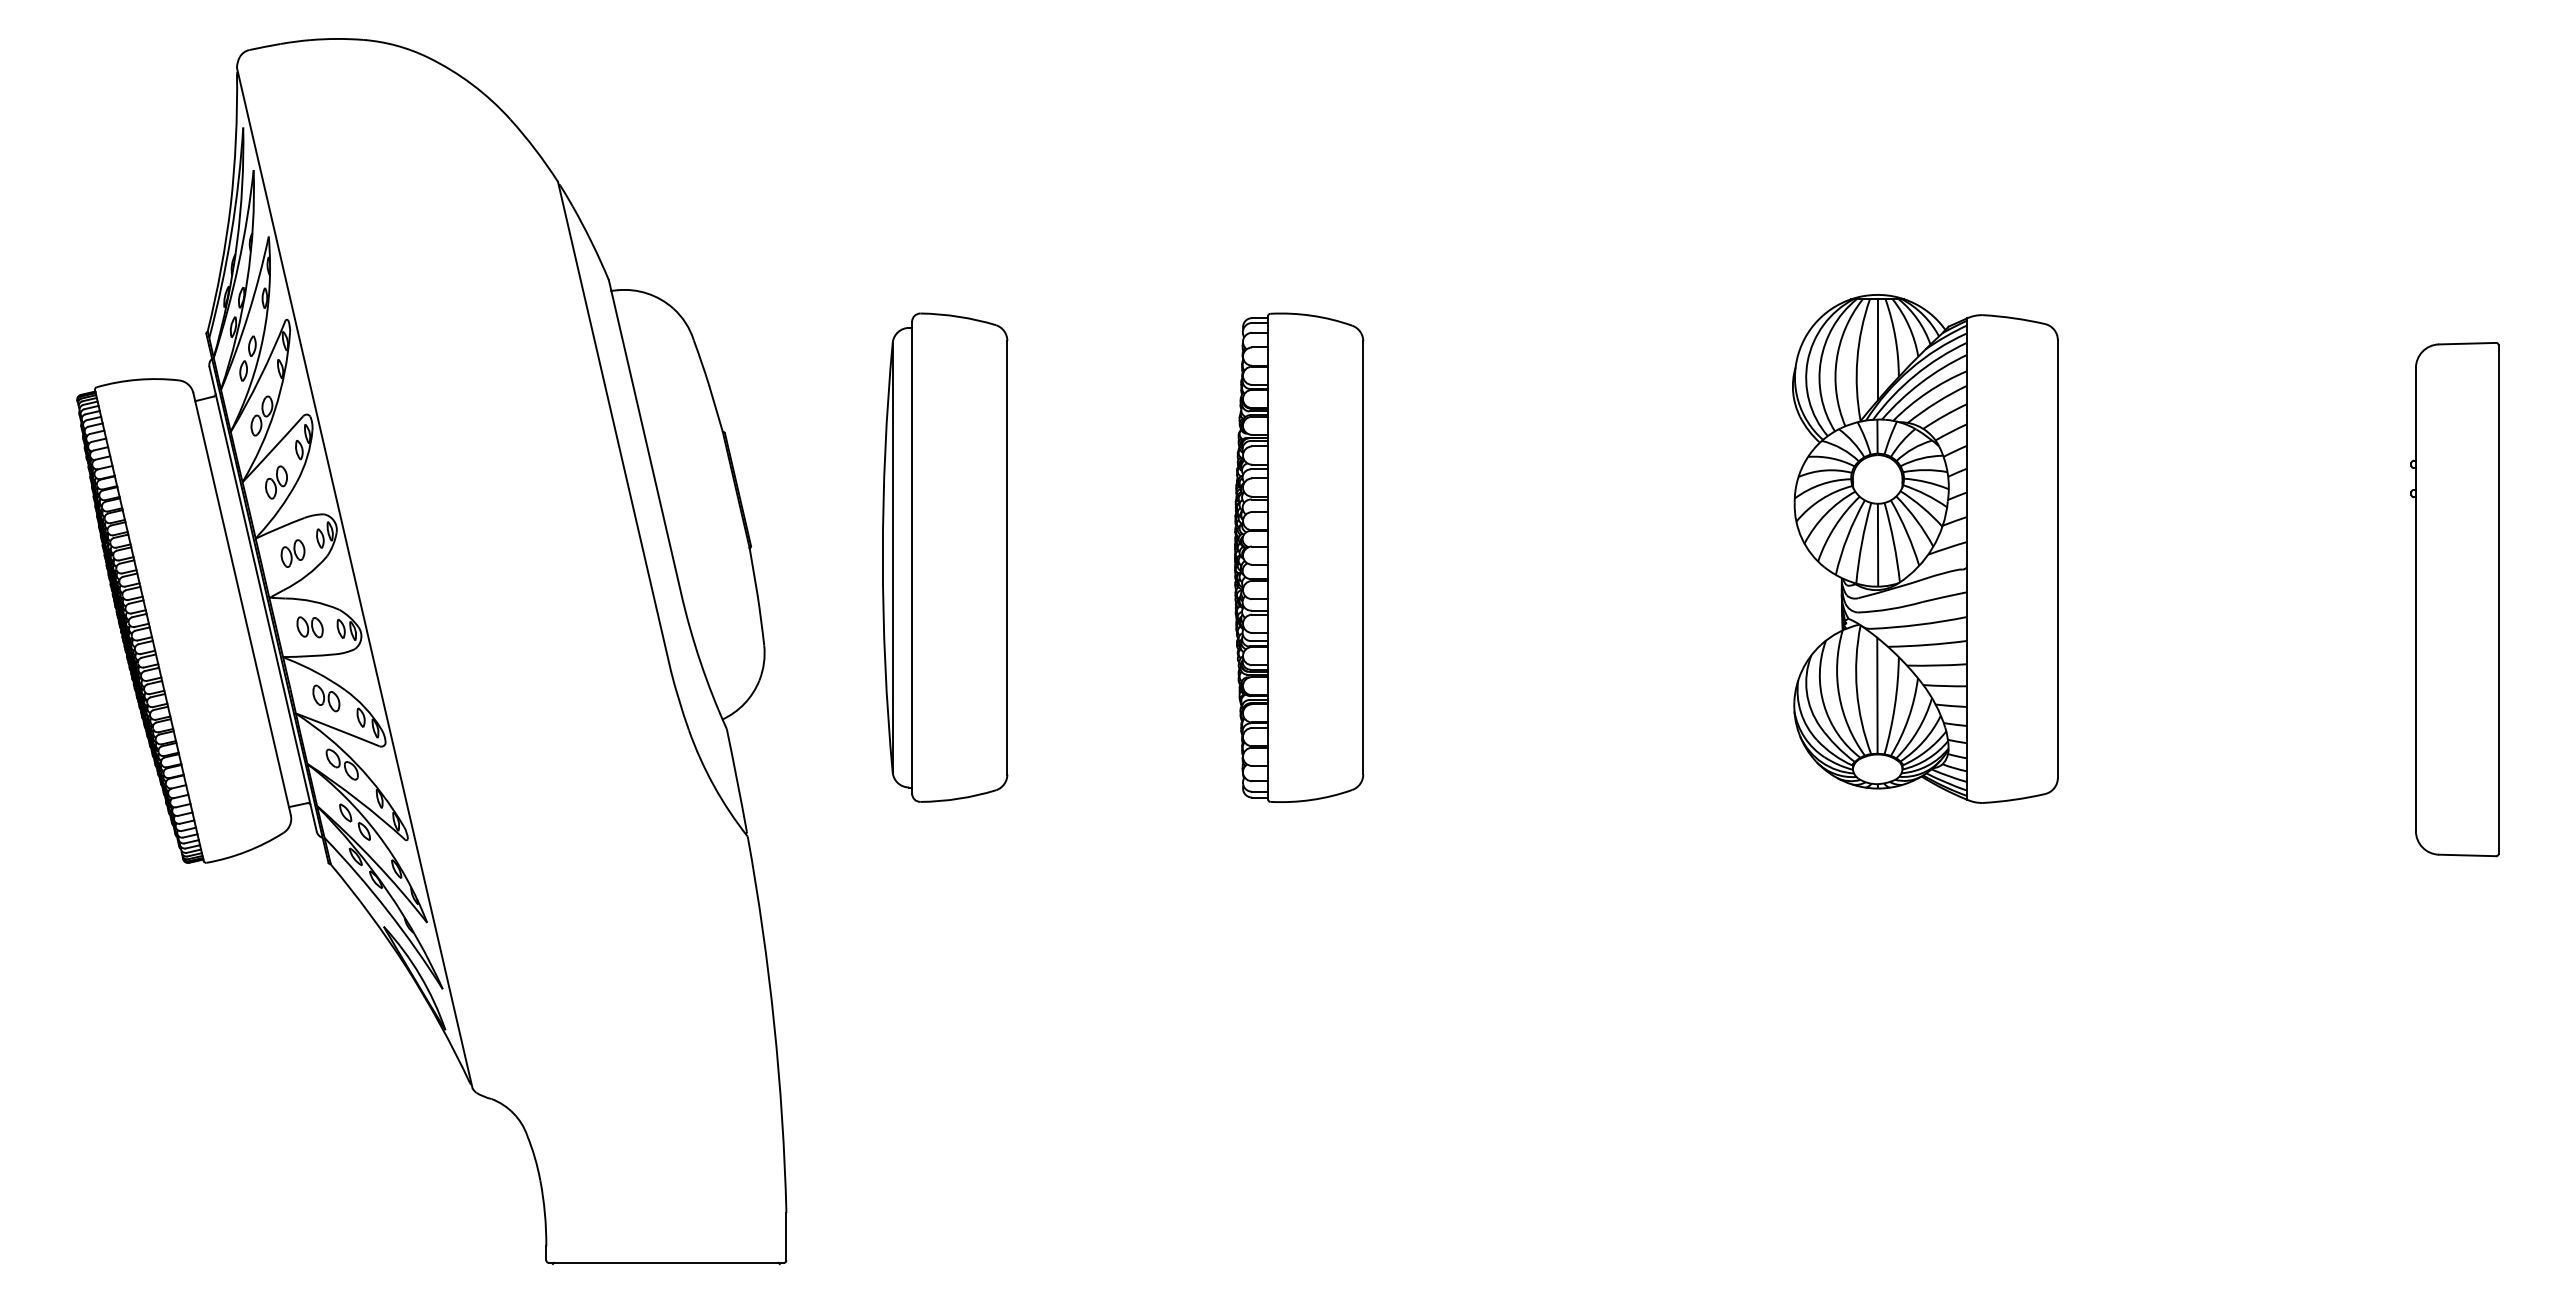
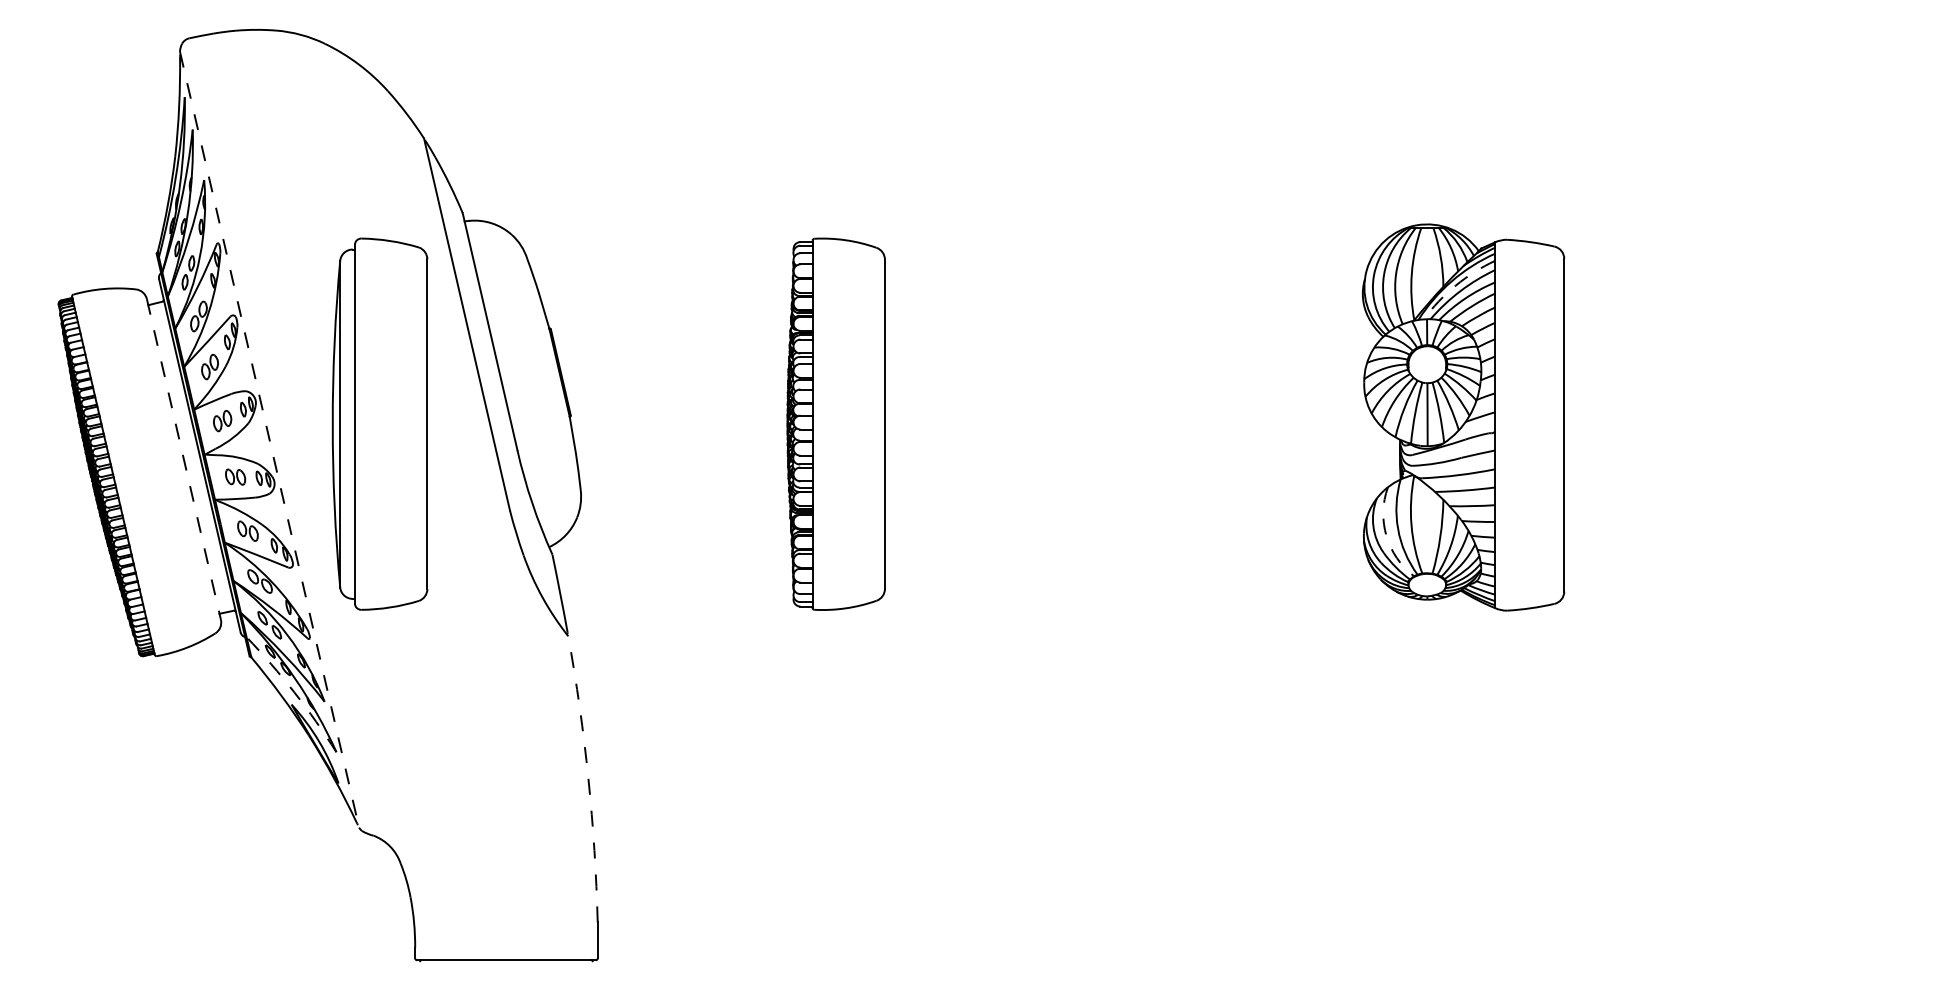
line: (1877, 349) -> (1427, 265), removed
arc: (1915, 375) -> (1456, 285), solid -> dashed
part: (945, 557) -> (380, 424), moved
part: (1299, 557) -> (836, 424), moved
line: (354, 578) -> (269, 440), solid -> dashed
part: (2454, 599) -> (1865, 455), removed
line: (242, 604) -> (184, 459), solid -> dashed
line: (1877, 695) -> (1427, 528), removed
arc: (1824, 704) -> (1386, 535), solid -> dashed
arc: (387, 910) -> (294, 692), solid -> dashed
arc: (774, 1024) -> (588, 779), solid -> dashed

